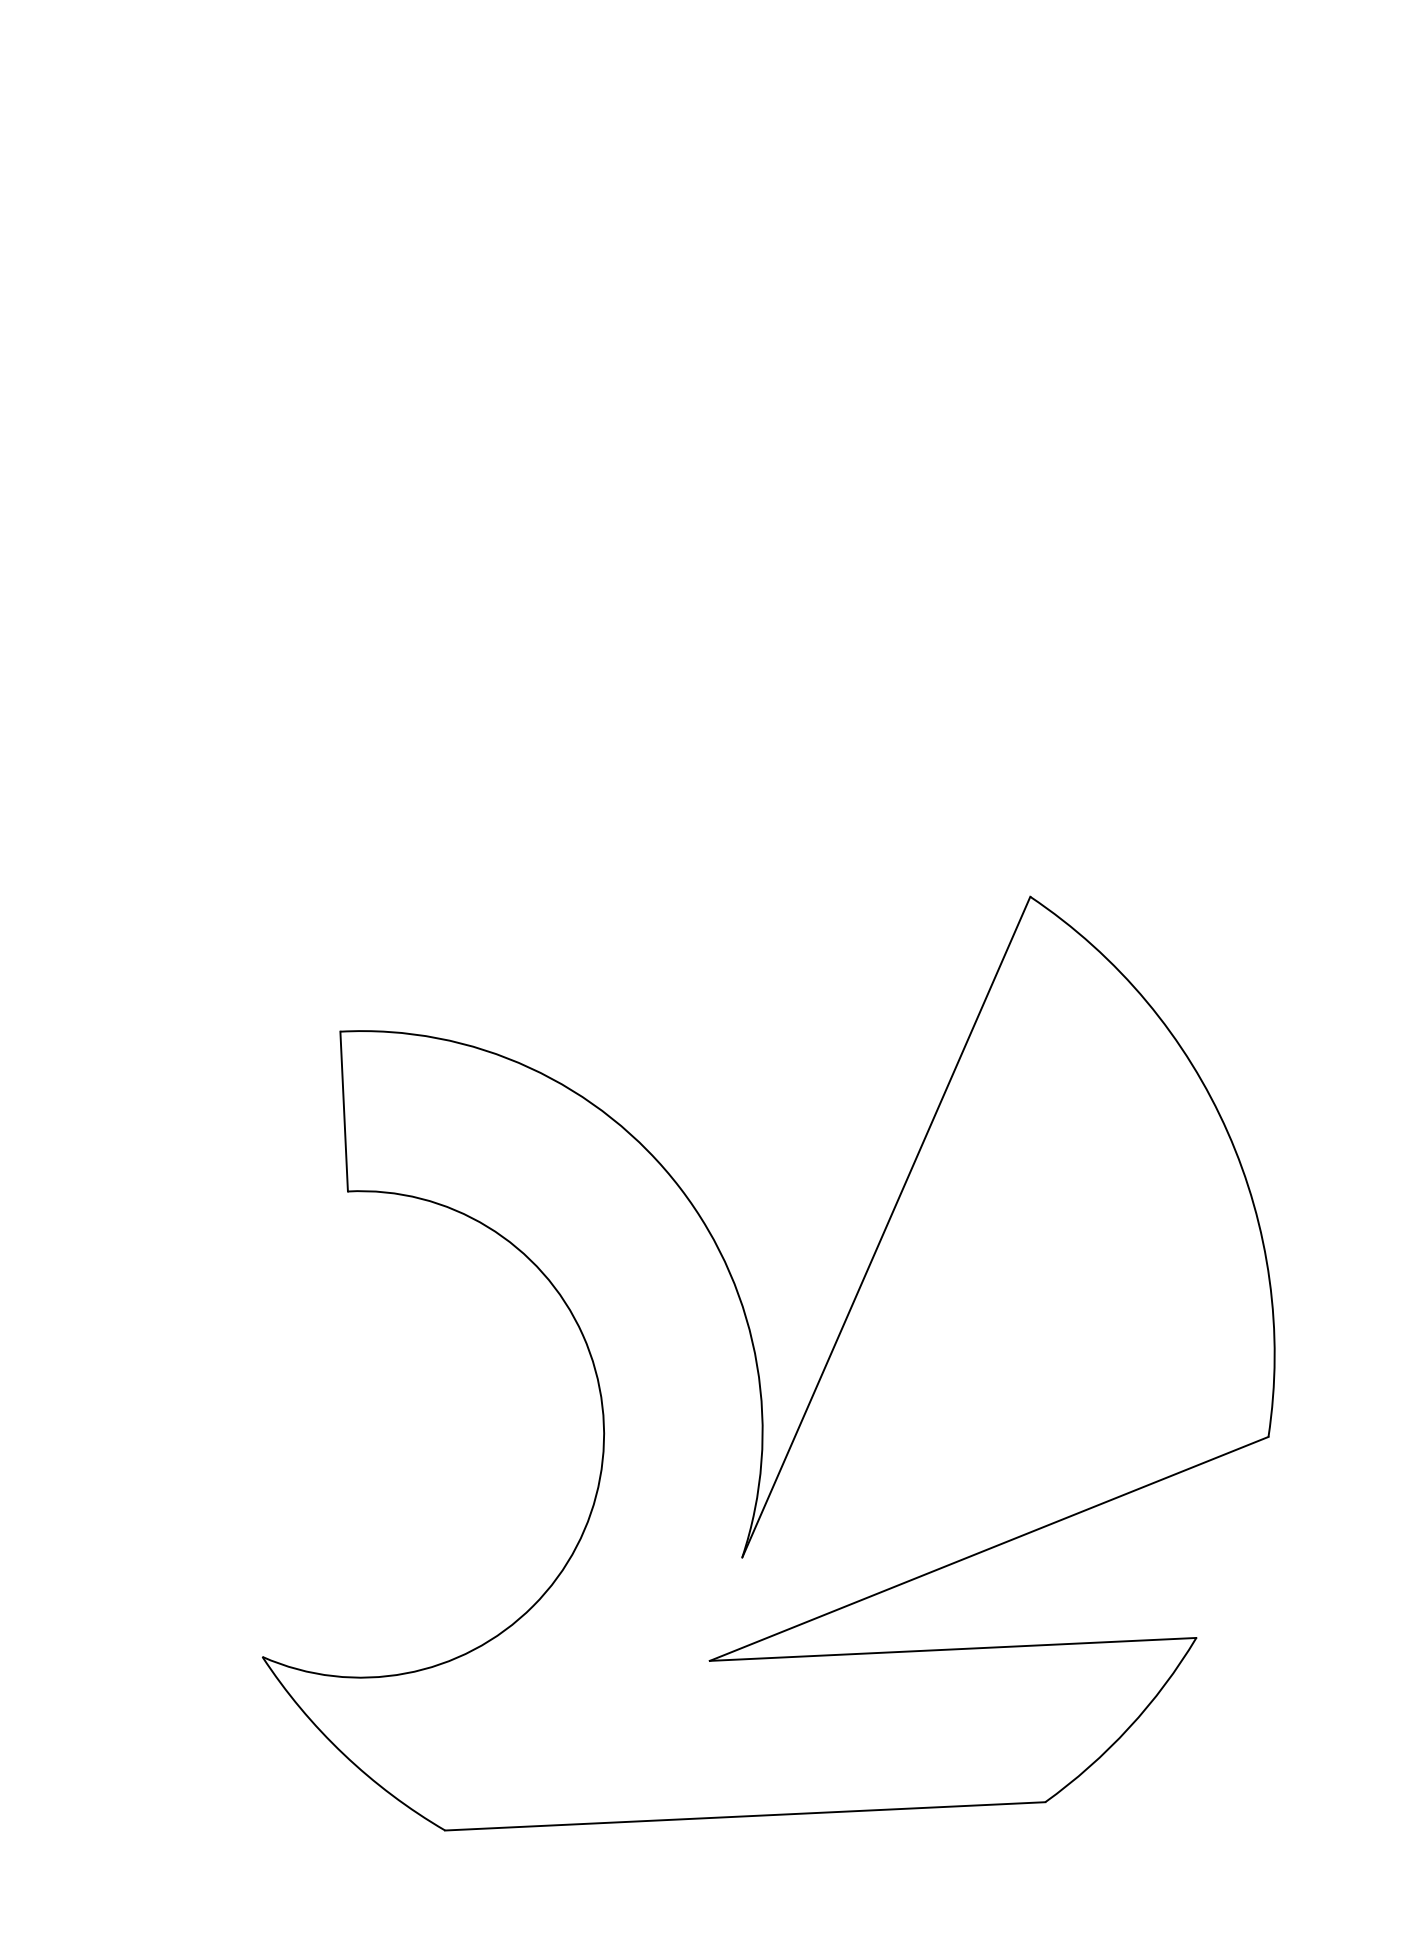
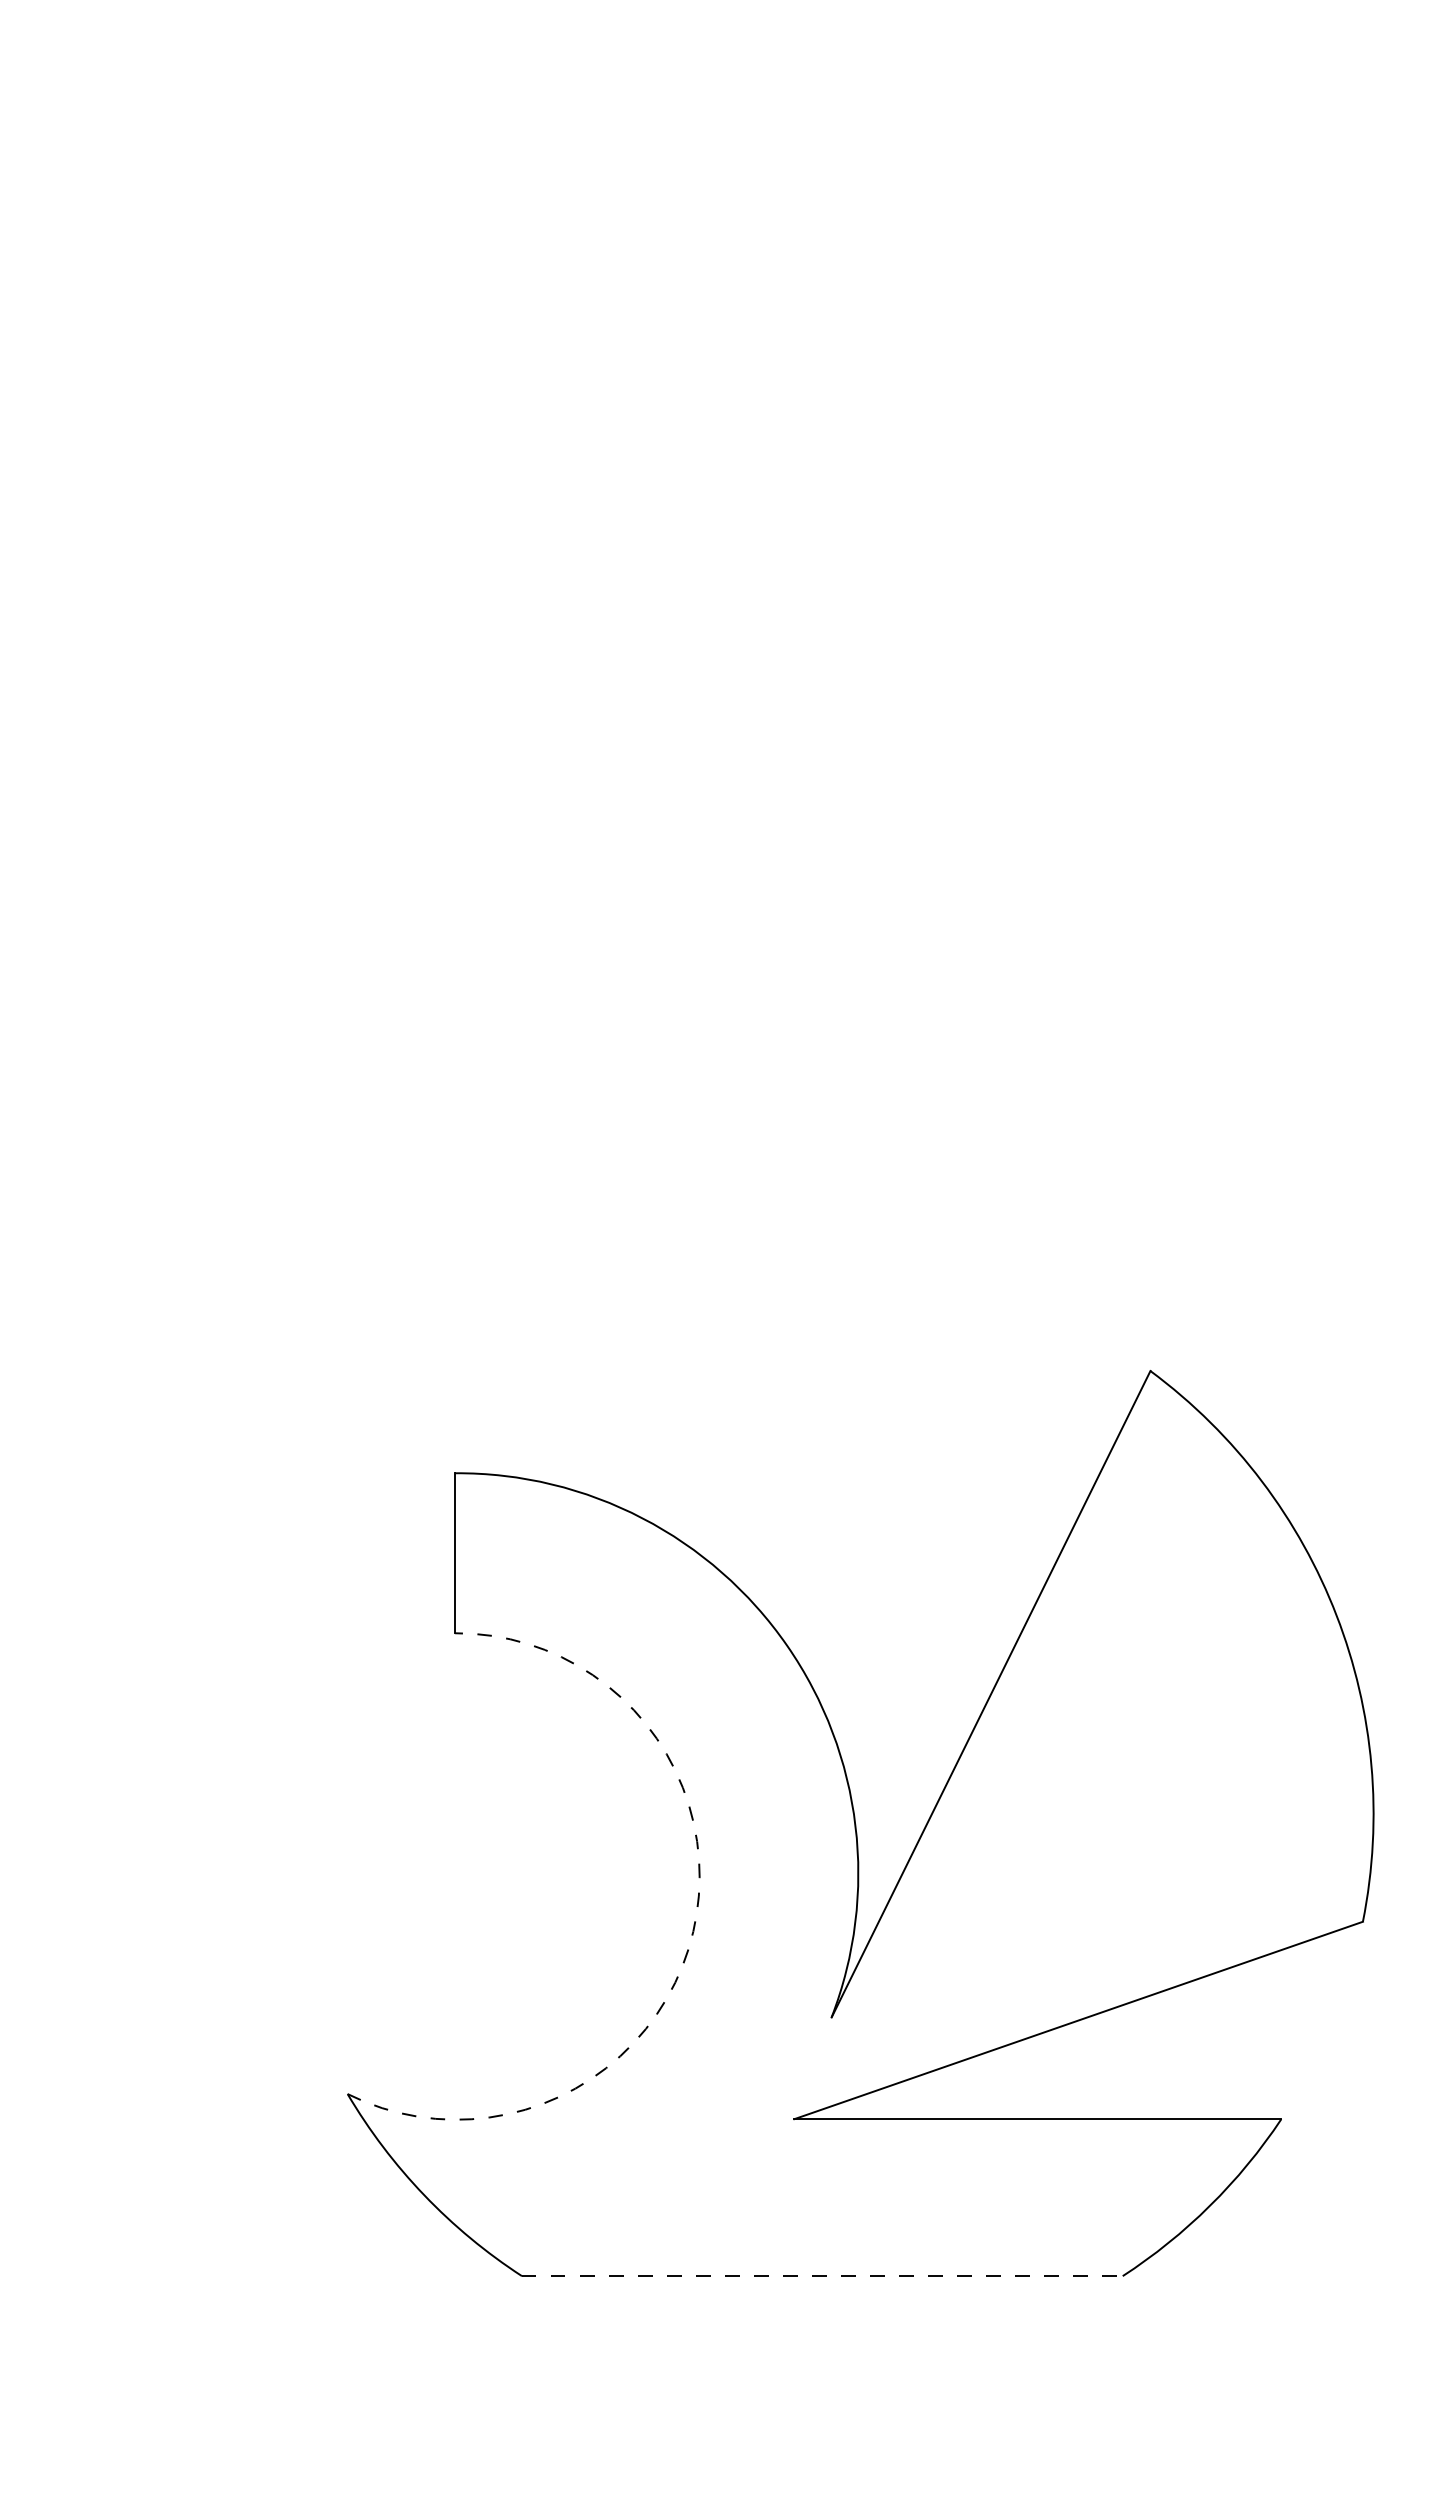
arc: (600, 1478) -> (693, 1931), solid -> dashed
line: (745, 1816) -> (822, 2276), solid -> dashed

